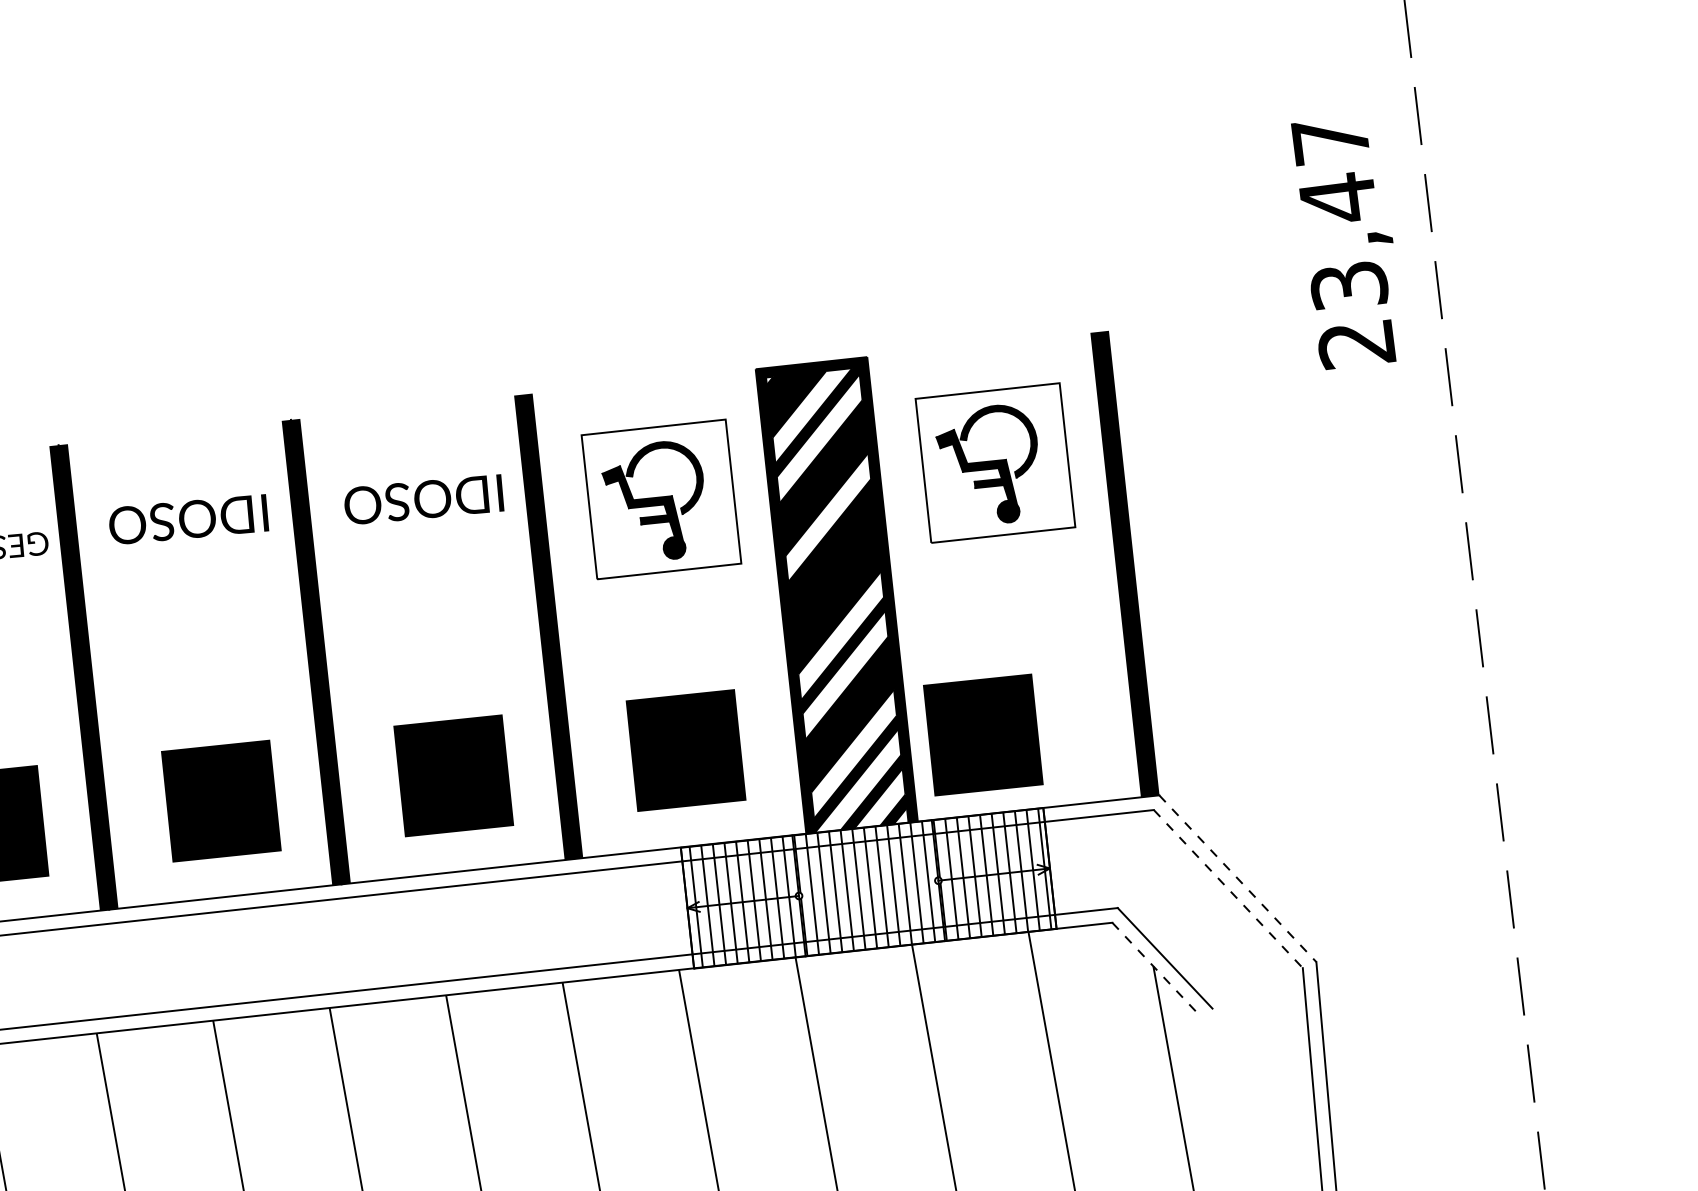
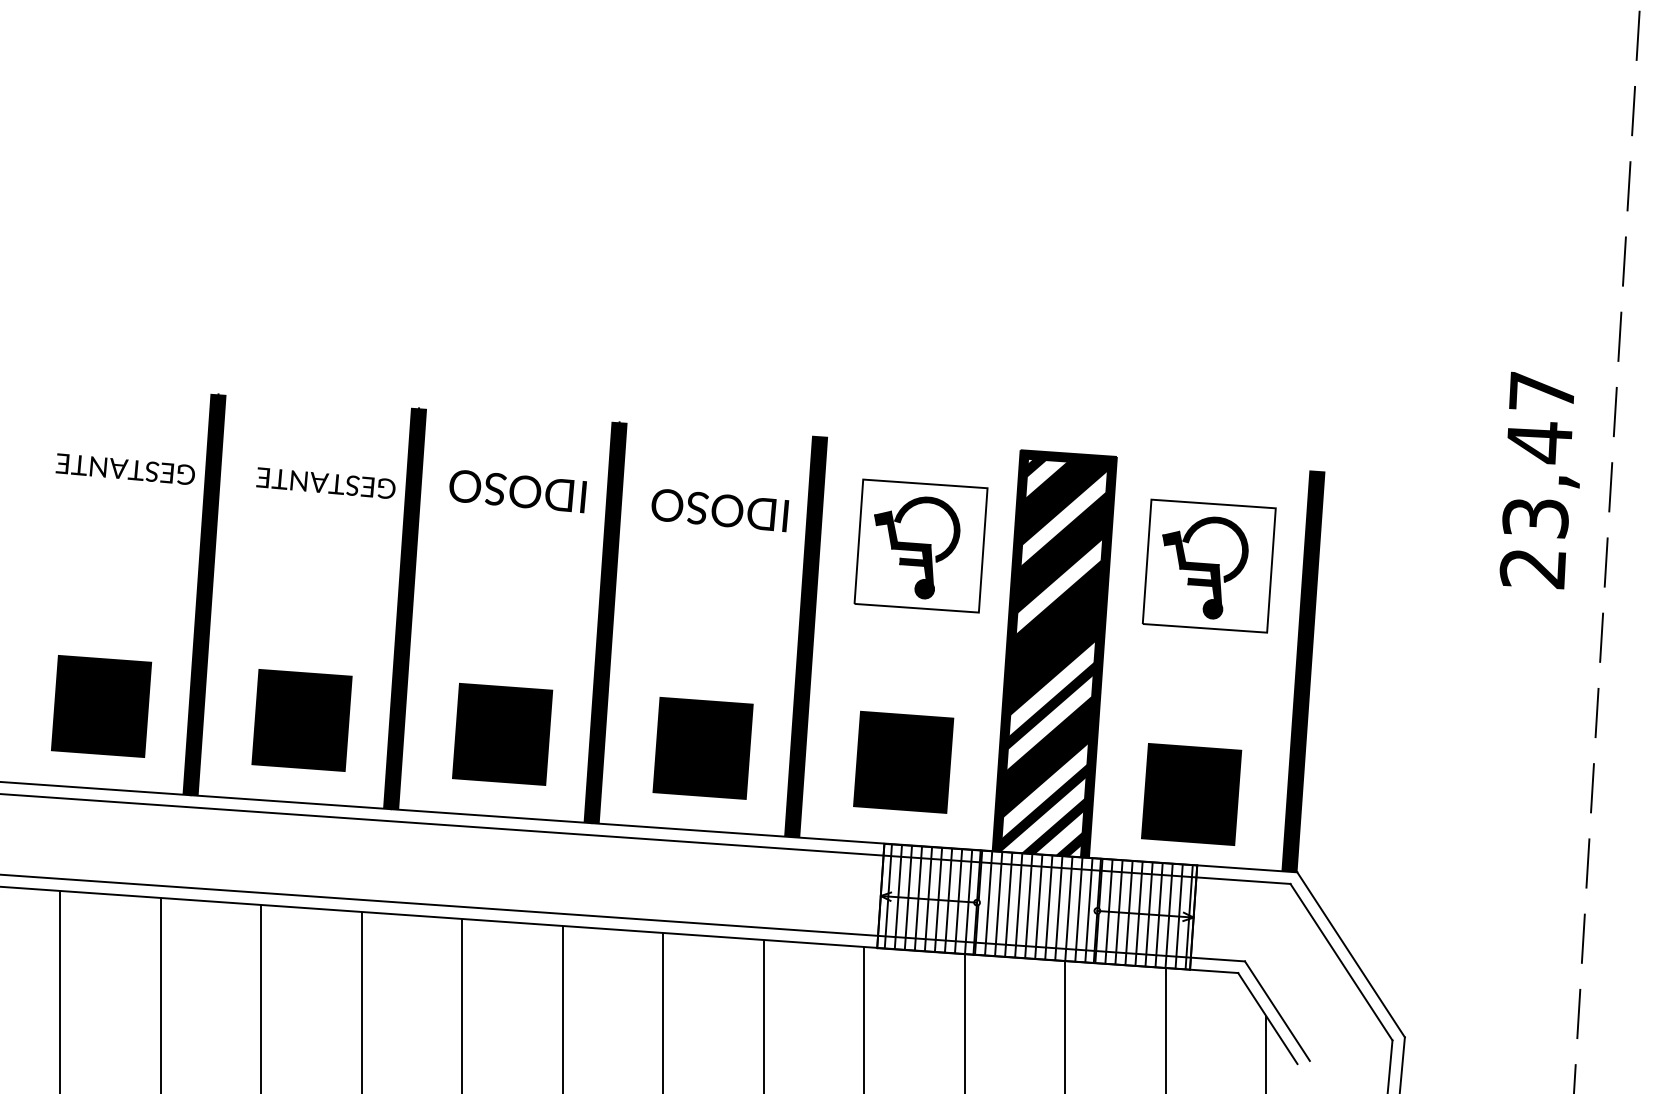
text: (1345, 242) -> (1539, 480), moved
text: (983, 735) -> (1191, 794), moved
line: (1238, 879) -> (1351, 955), dashed -> solid
line: (1228, 889) -> (1341, 962), dashed -> solid
line: (1156, 968) -> (1268, 1018), dashed -> solid

